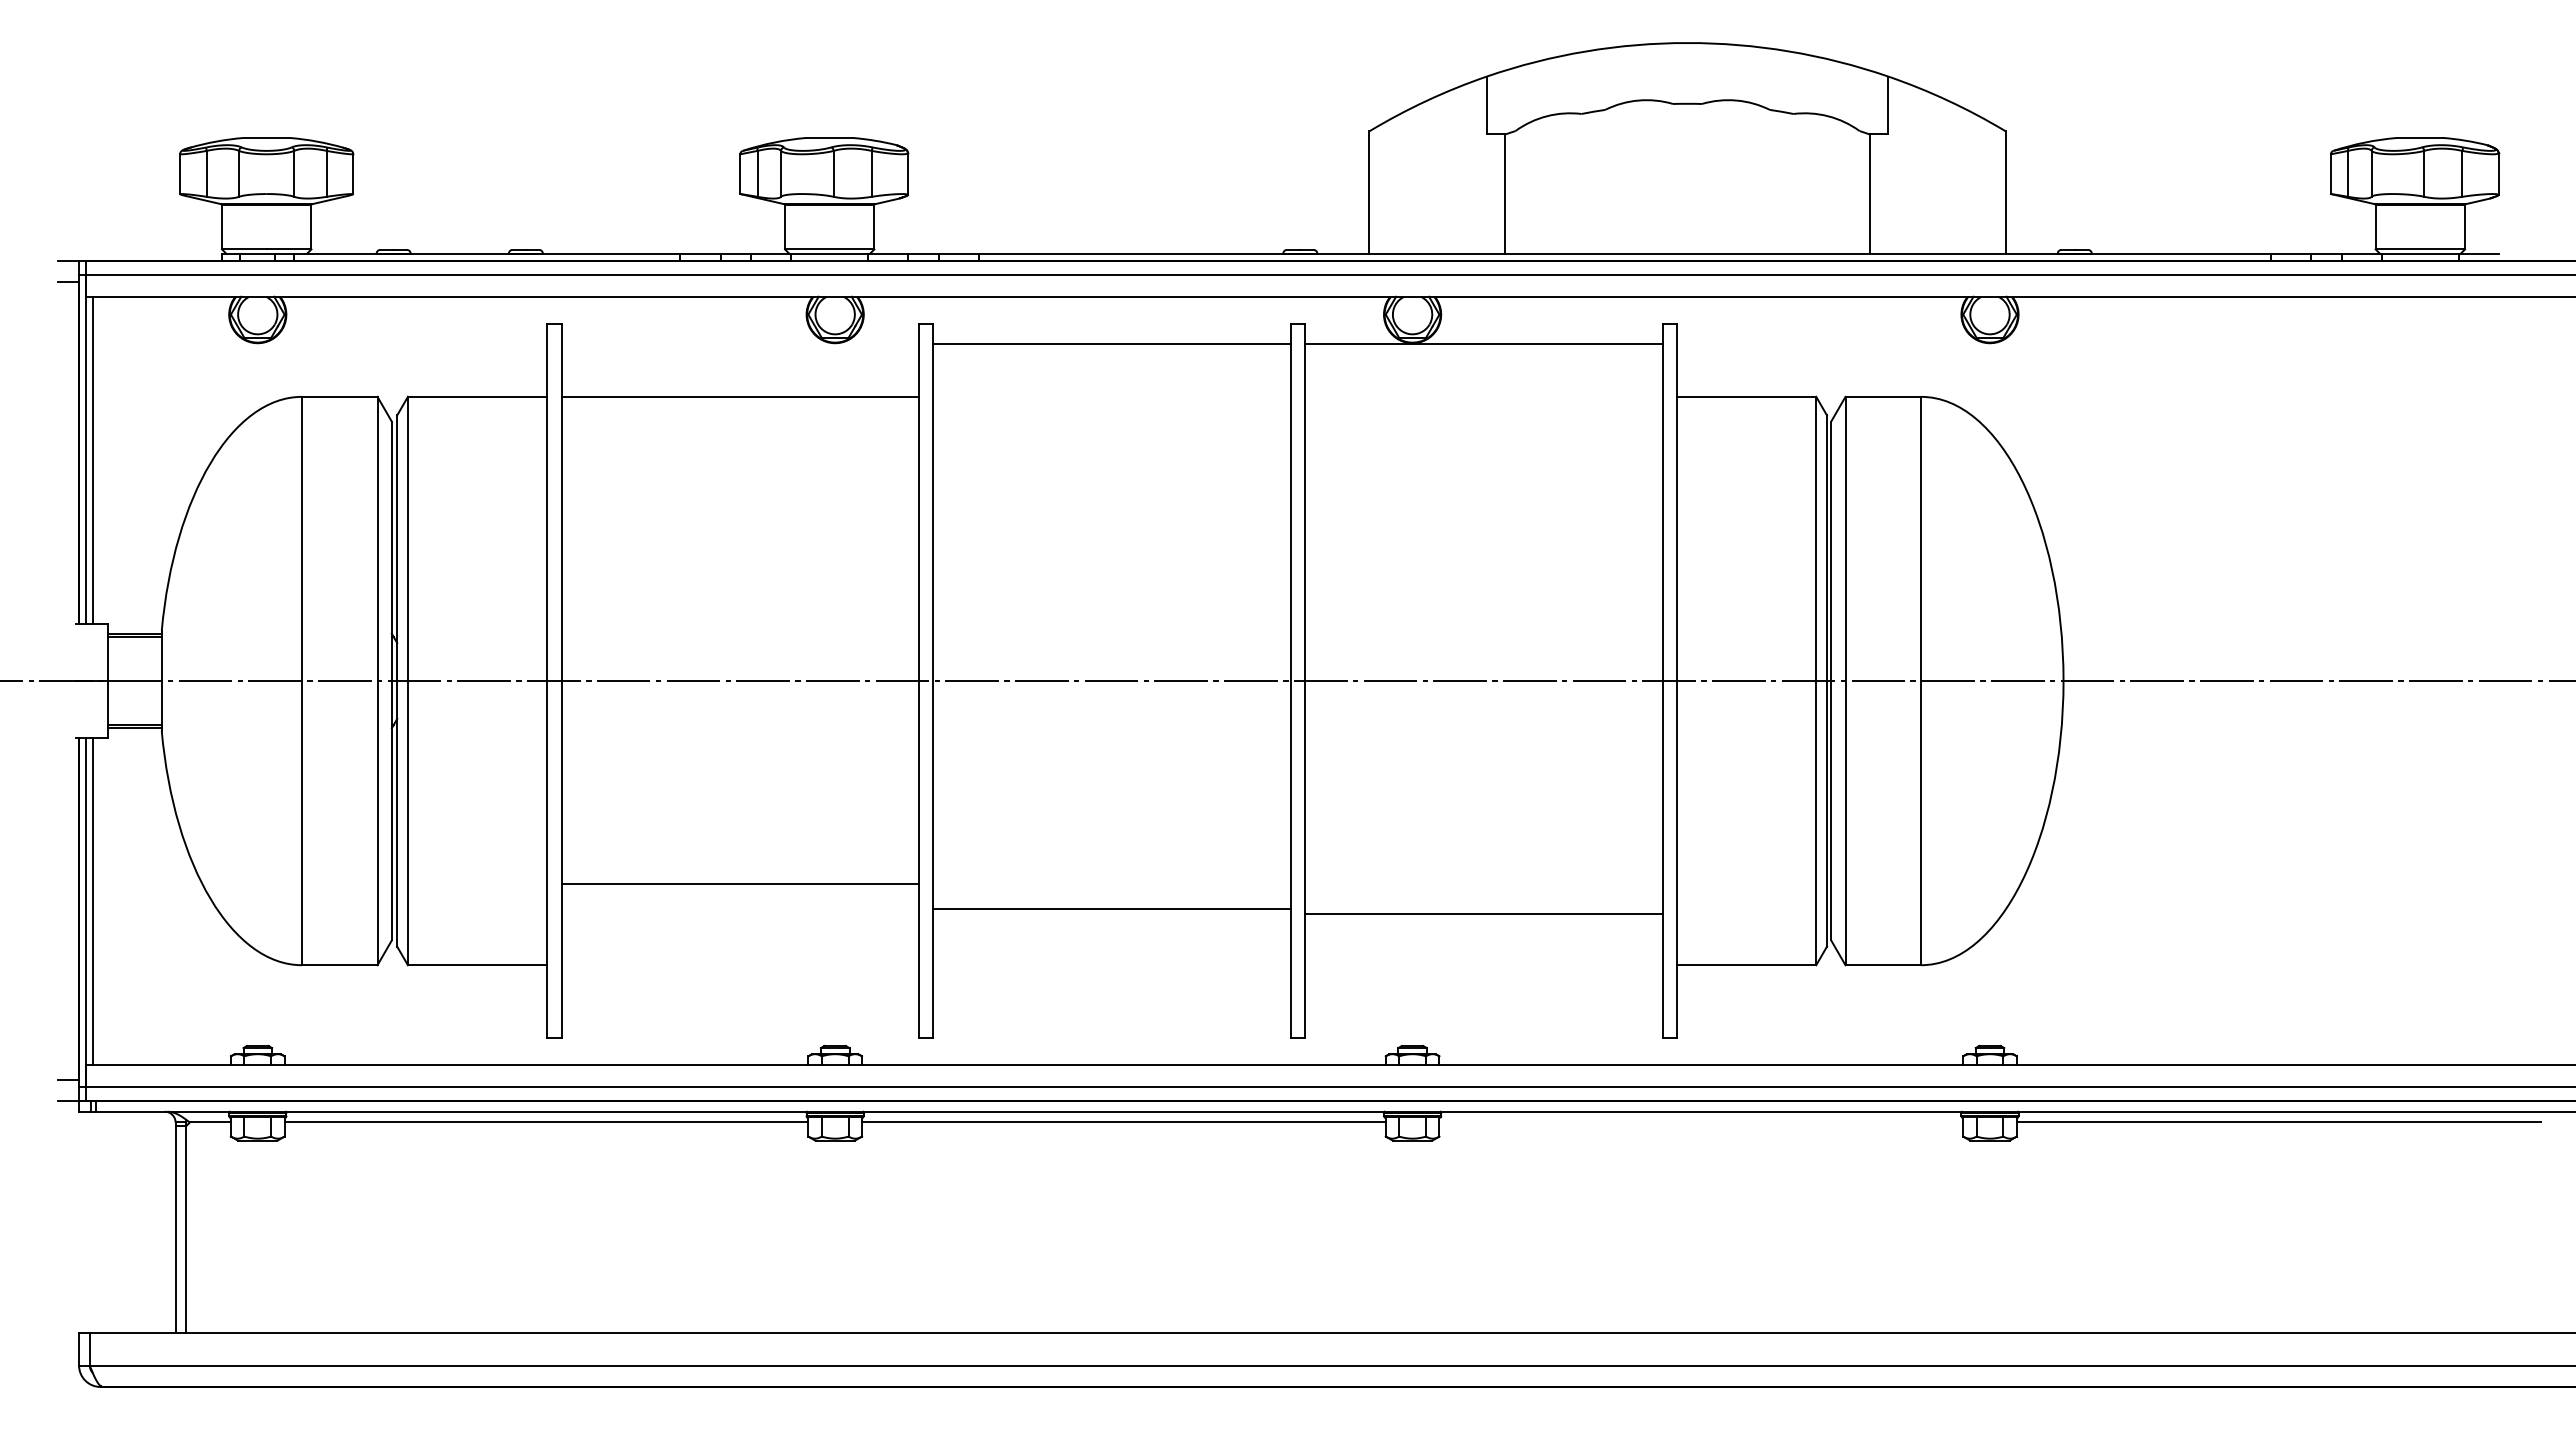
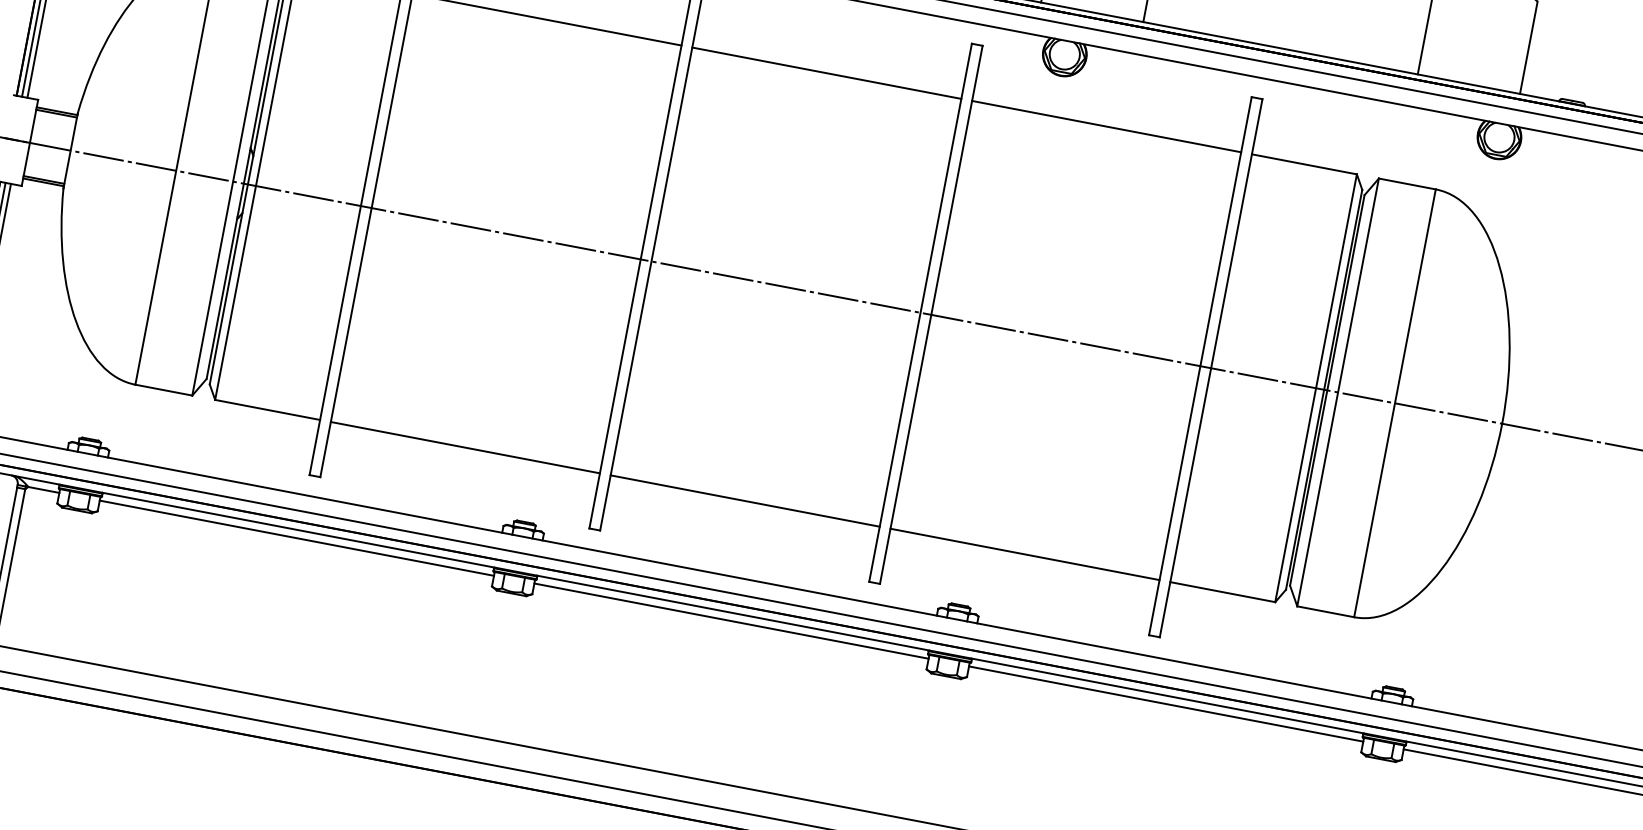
line: (1111, 343) -> (826, 72), moved
line: (1483, 343) -> (1106, 126), moved
line: (740, 884) -> (465, 447), moved
line: (1111, 909) -> (744, 501), moved
line: (1483, 914) -> (1024, 554), moved
line: (1701, 1122) -> (1166, 704), added

